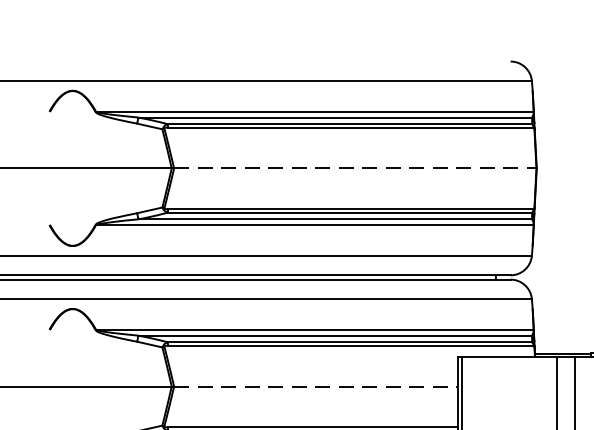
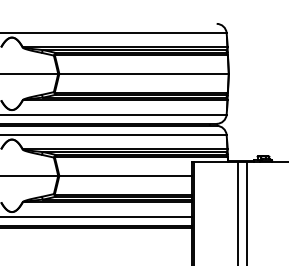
line: (356, 167) -> (144, 73), dashed -> solid
line: (317, 385) -> (126, 175), dashed -> solid

